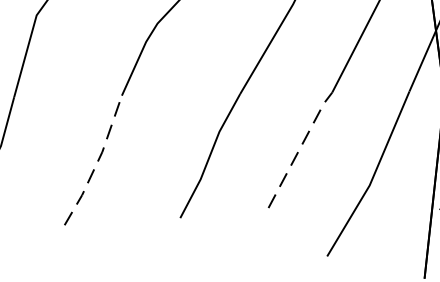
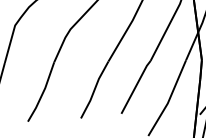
line: (301, 146) -> (136, 85), dashed -> solid
line: (98, 161) -> (43, 92), dashed -> solid

